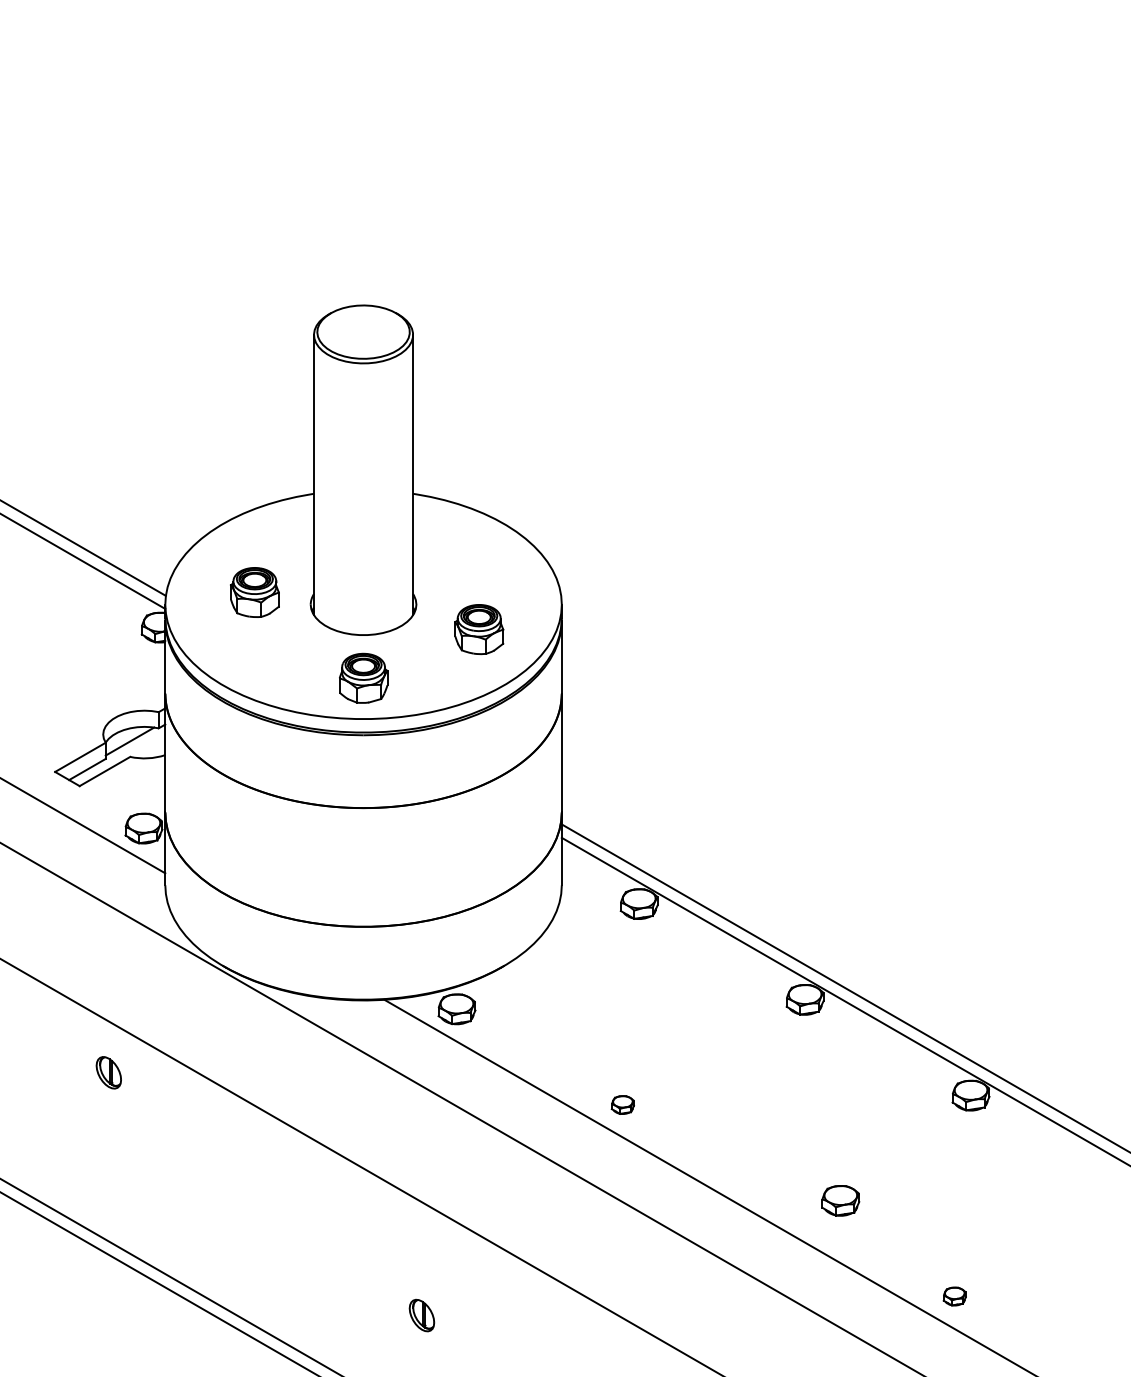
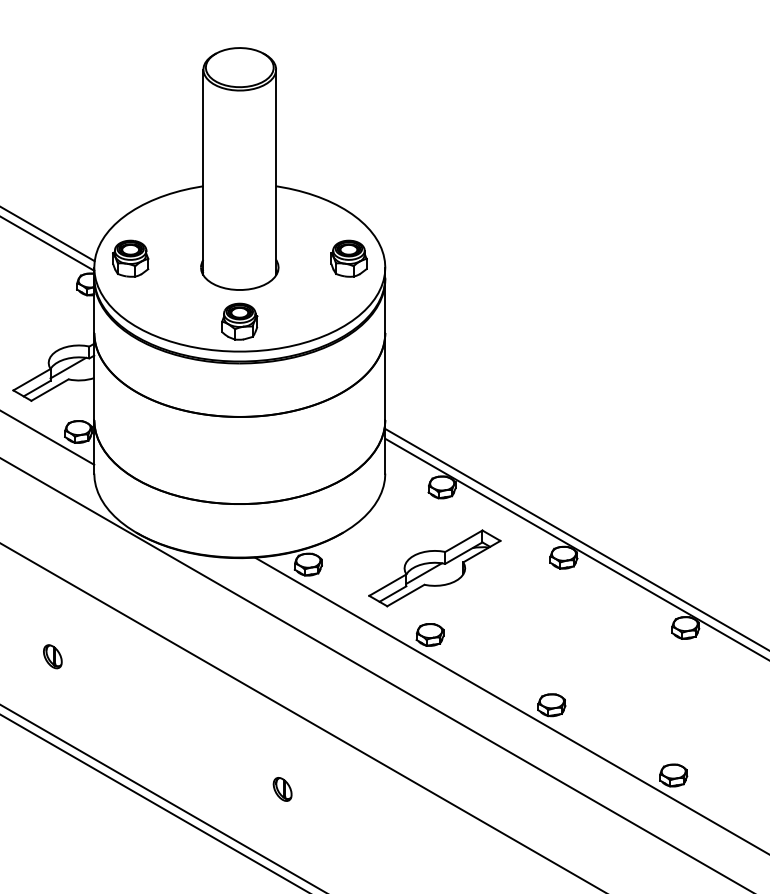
part: (254, 592) -> (130, 258), moved
part: (479, 629) -> (349, 258), moved
part: (628, 1014) -> (434, 568), added
part: (108, 1072) -> (52, 656), moved
part: (622, 1104) -> (429, 634), size x1.67
part: (840, 1200) -> (551, 704), moved
part: (954, 1296) -> (673, 775), size x1.67

